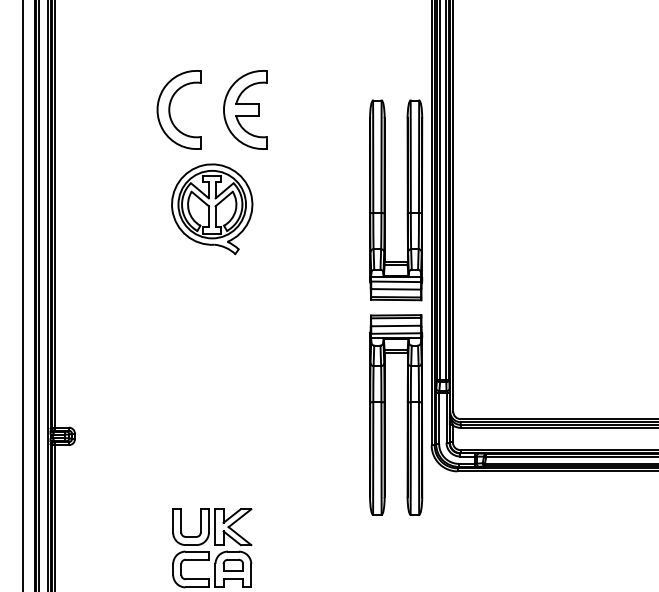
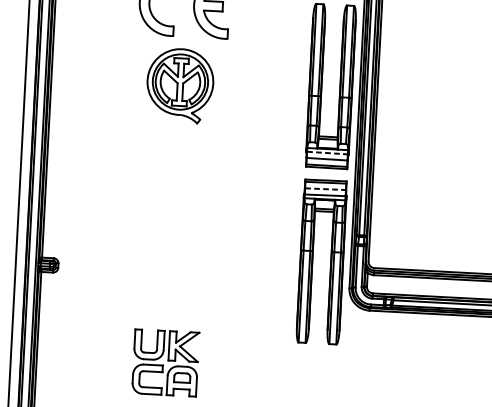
line: (396, 281) -> (327, 152), solid -> dashed
line: (396, 326) -> (325, 189), solid -> dashed

